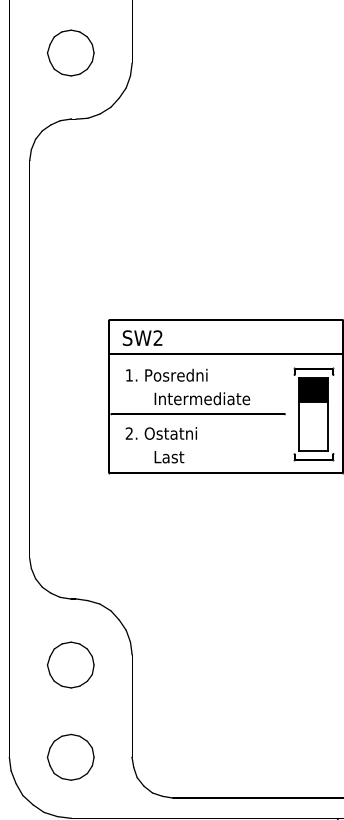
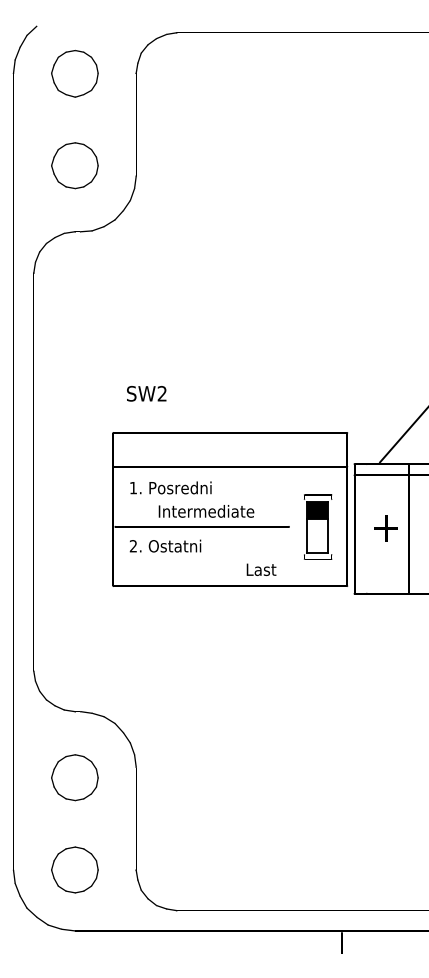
text: (142, 337) -> (146, 393), moved
part: (313, 413) -> (317, 526), size x0.7
text: (169, 456) -> (261, 569), moved

